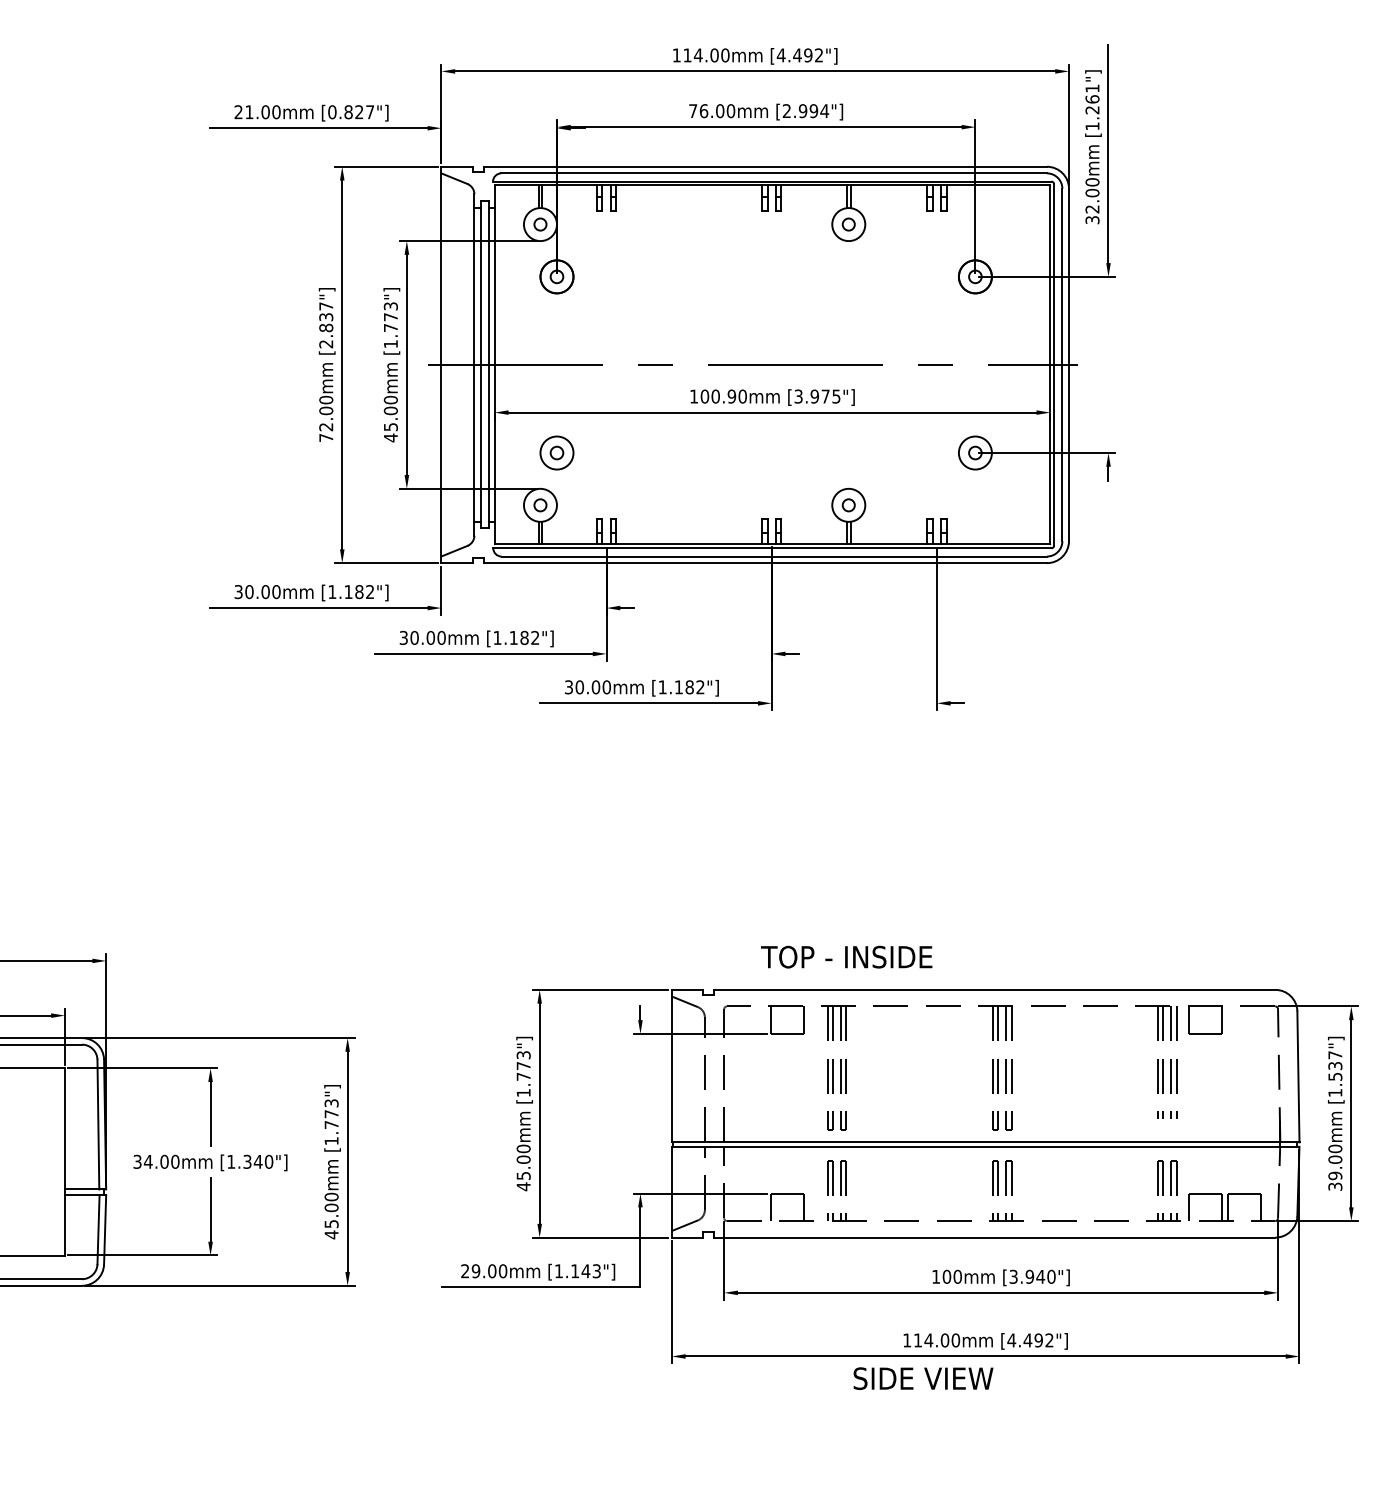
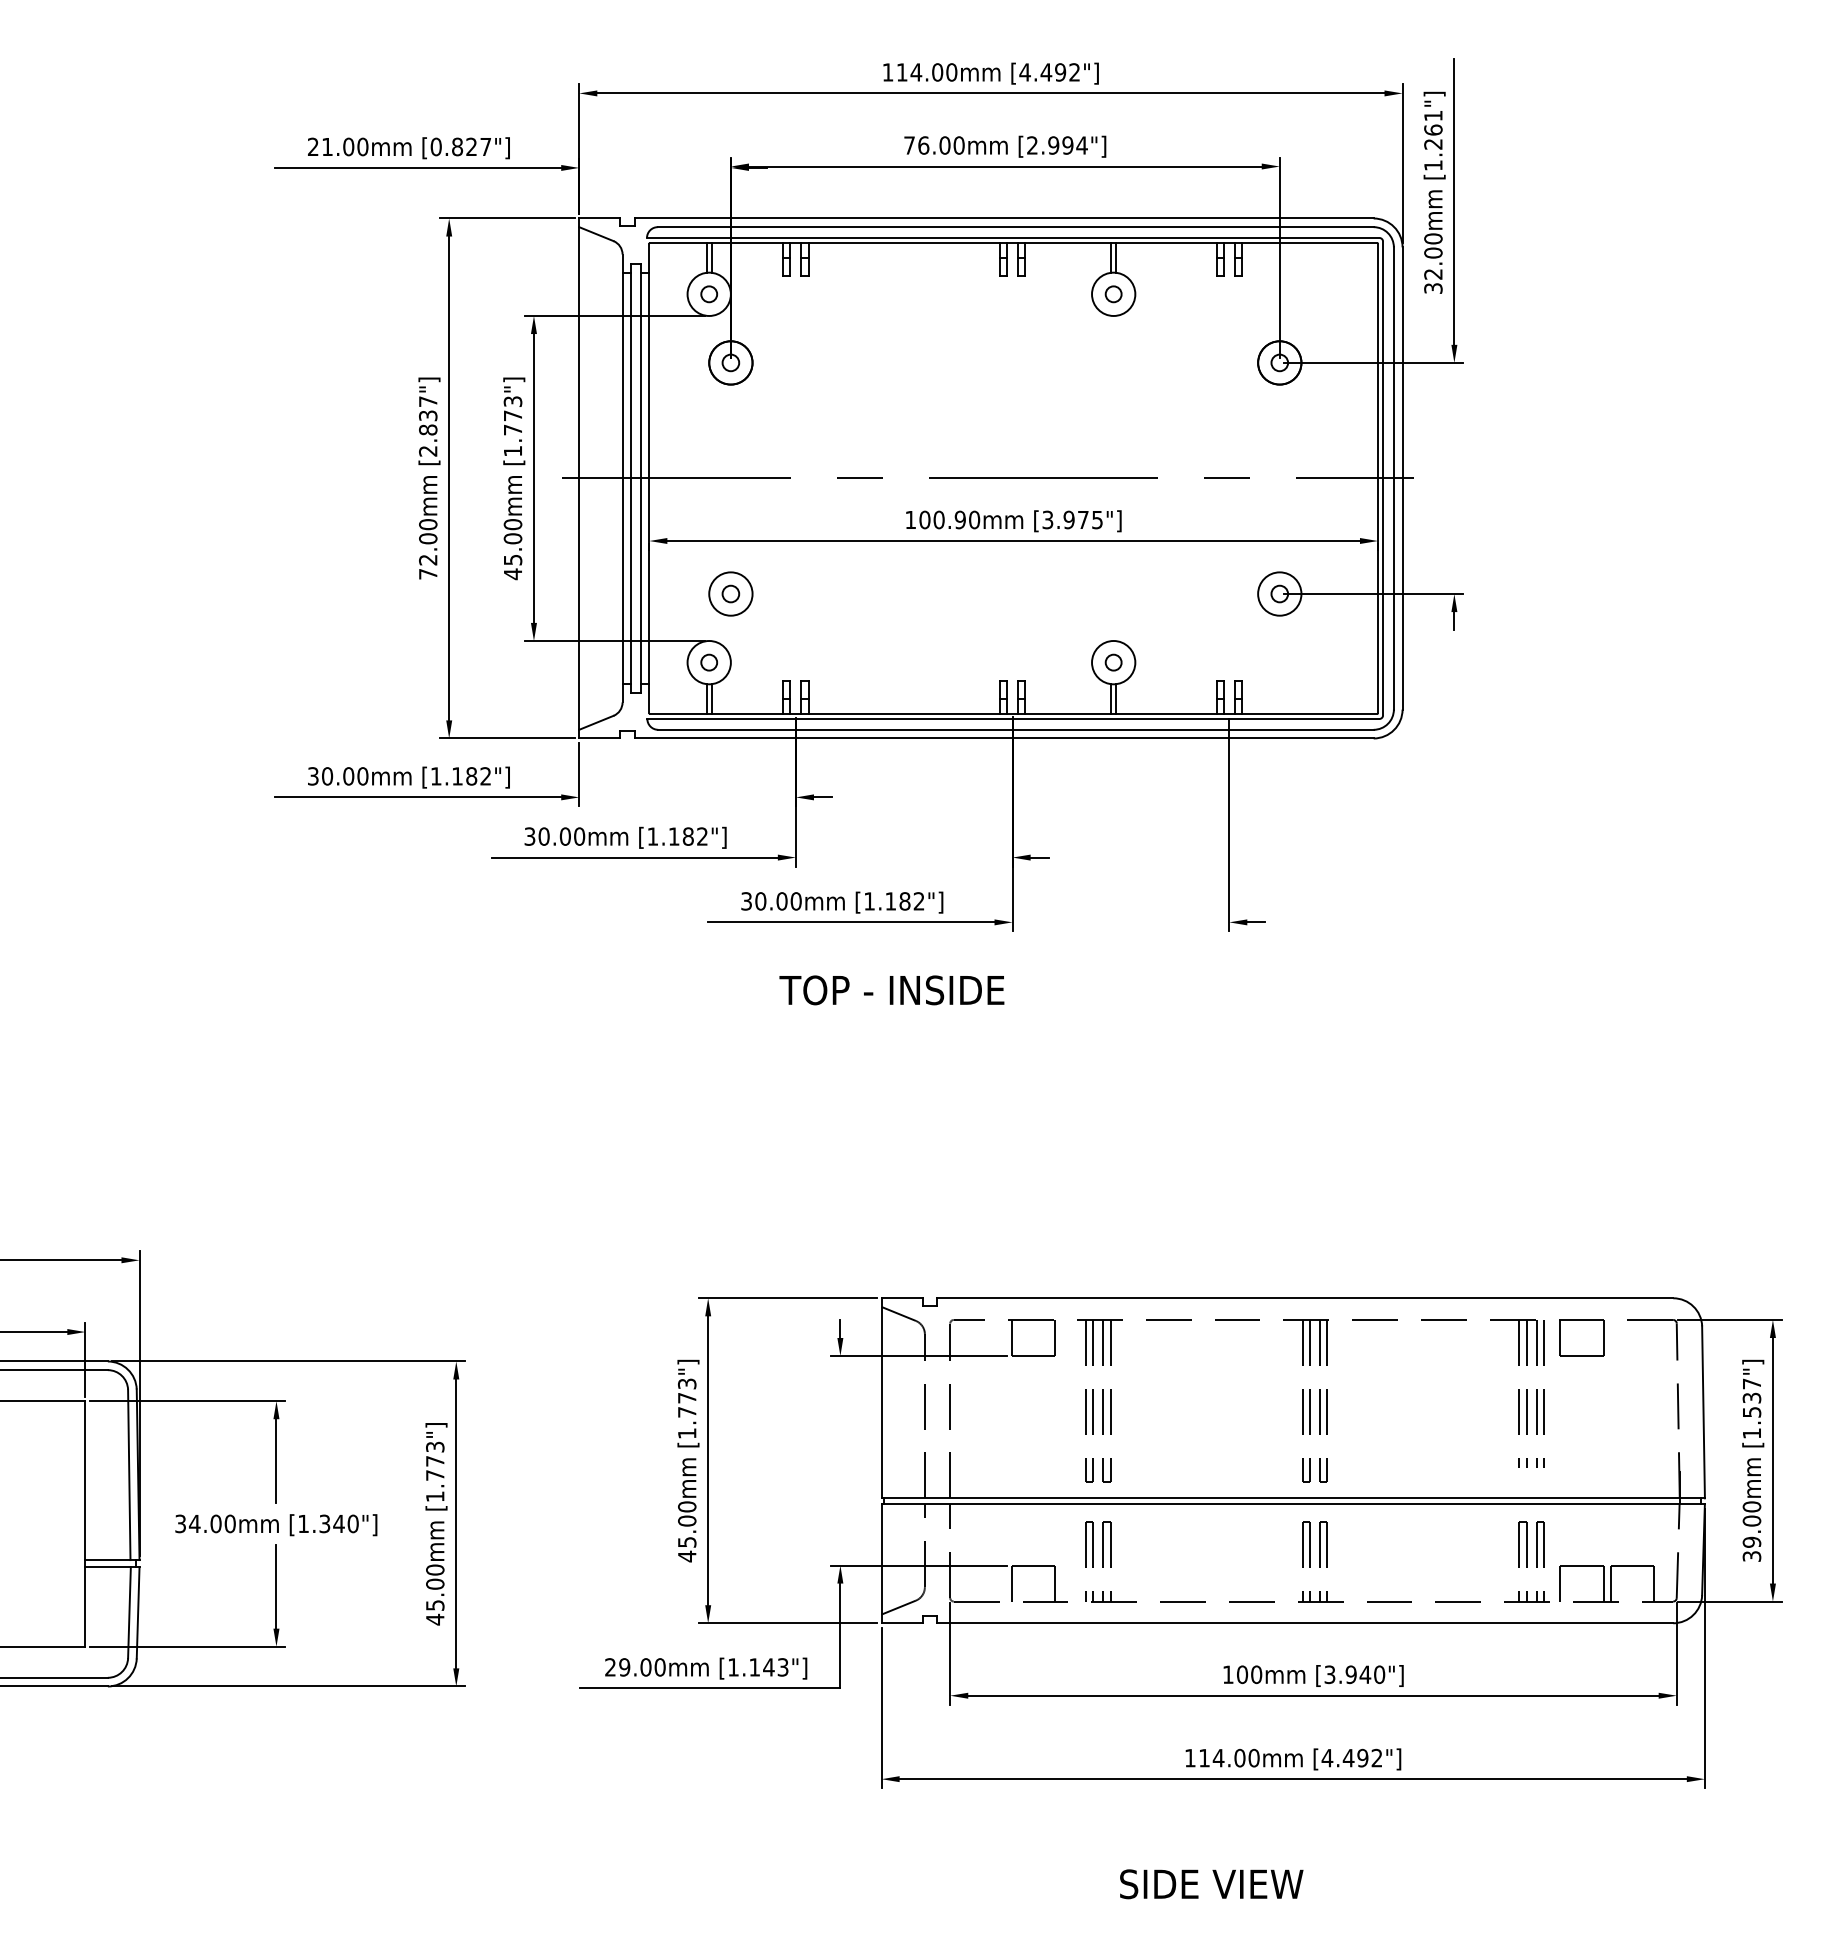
text: (846, 957) -> (891, 990), moved
text: (923, 1378) -> (1211, 1884), moved

